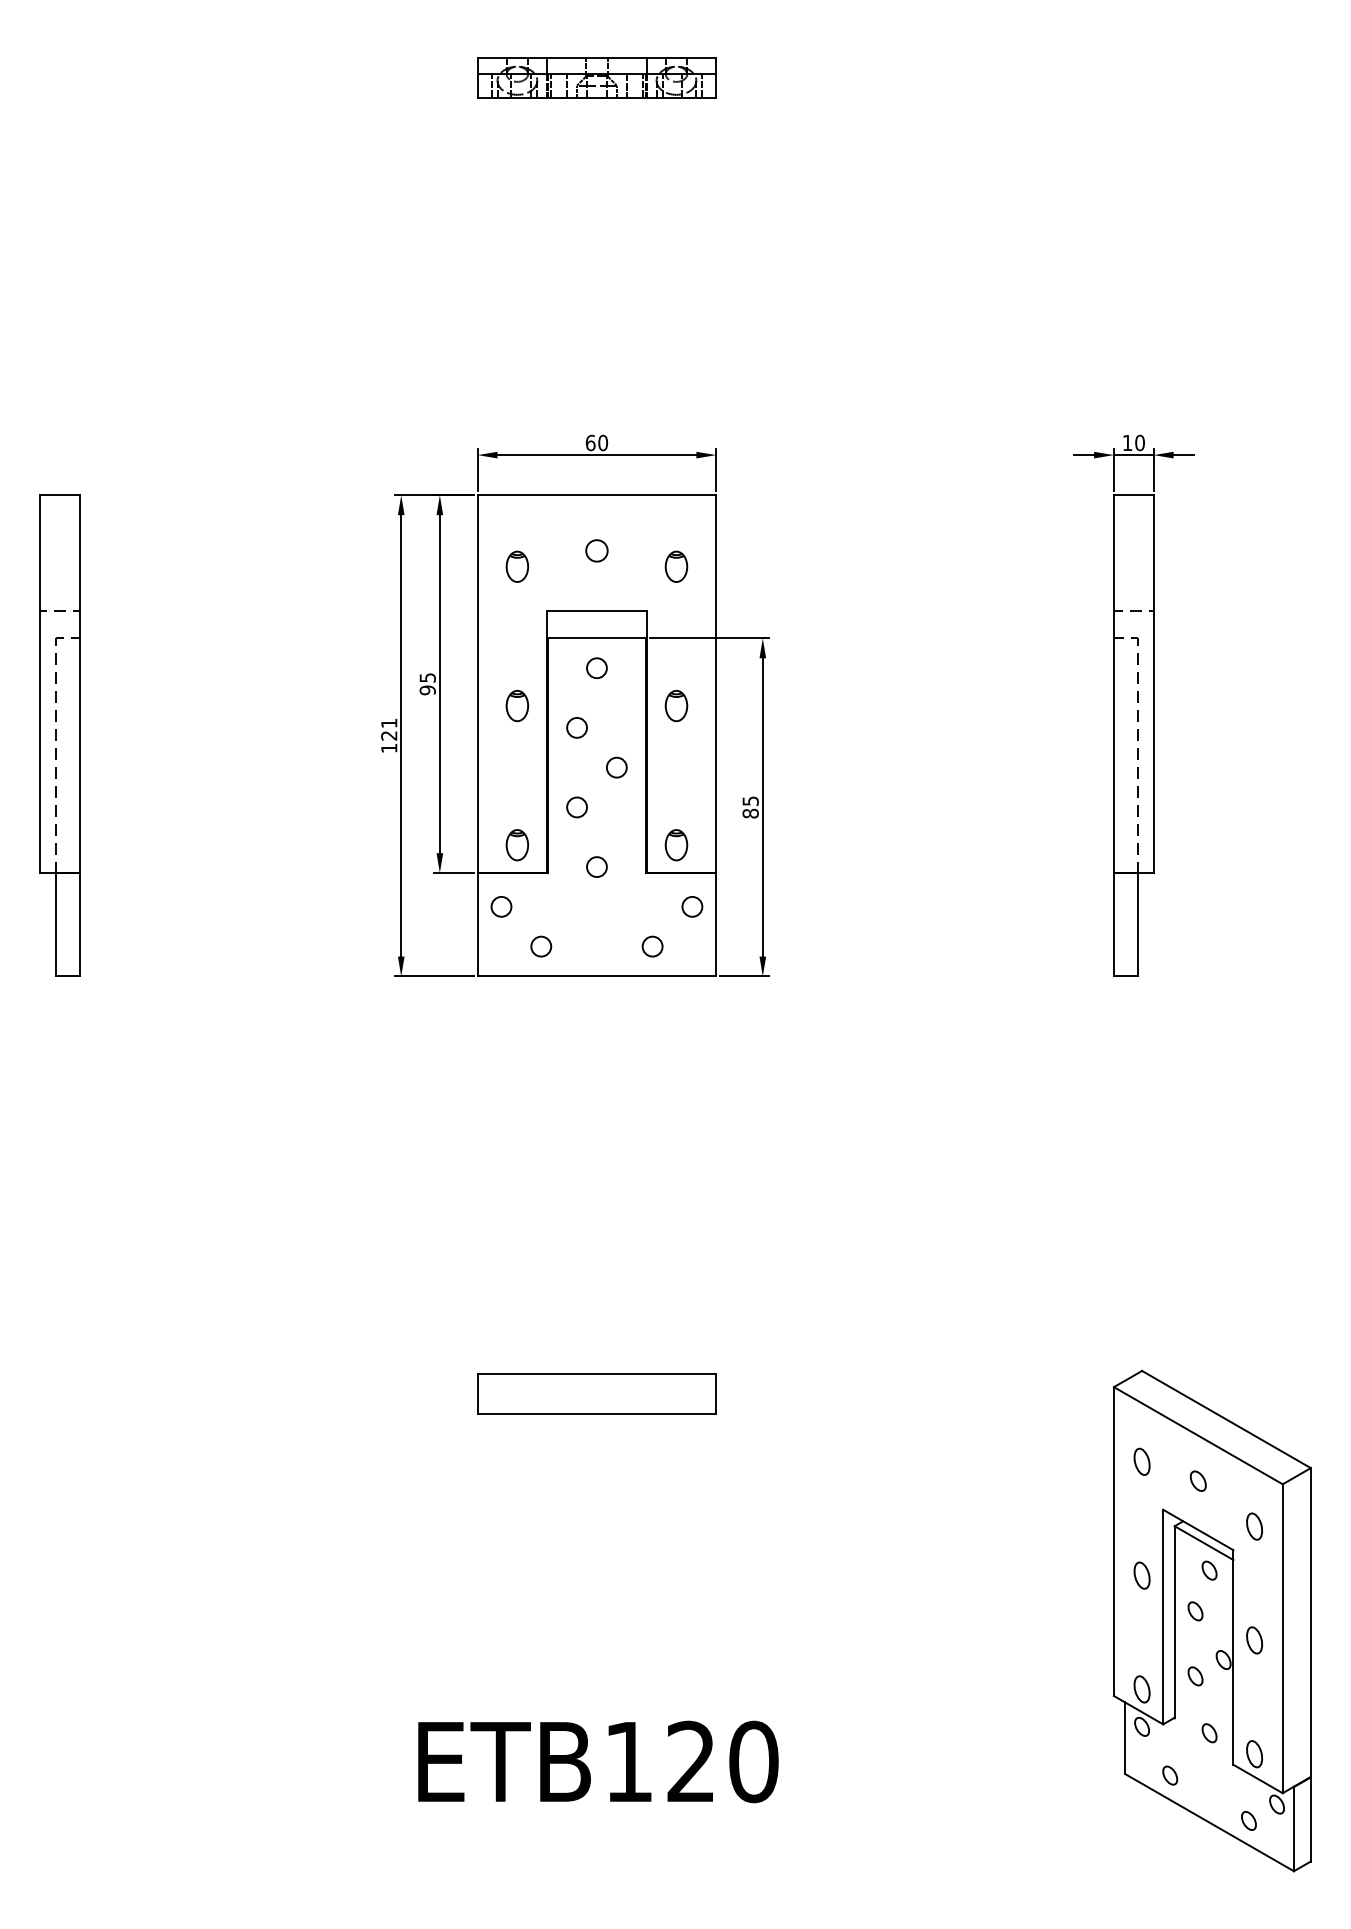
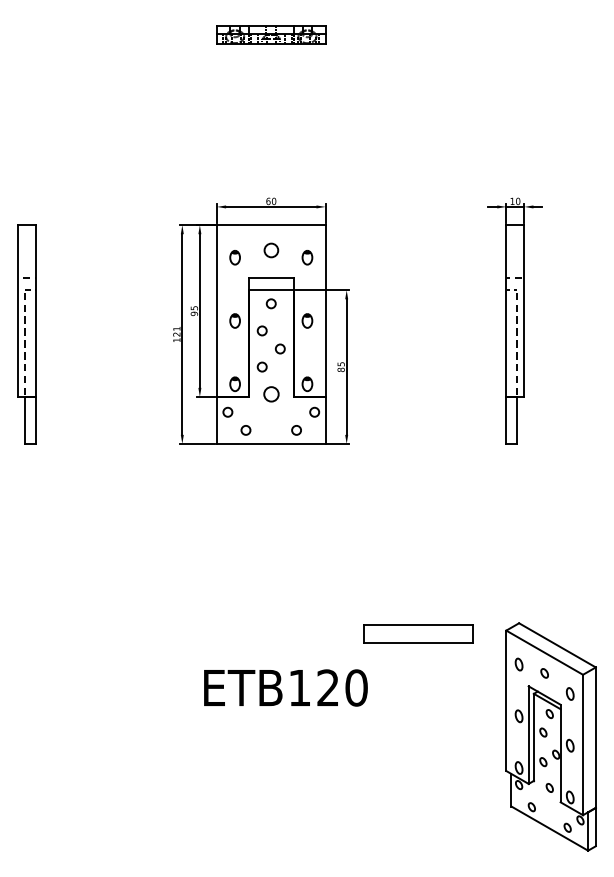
circle: (595, 550) -> (270, 250), size x1.4
circle: (595, 865) -> (270, 393), size x1.6
part: (597, 1393) -> (418, 633), moved
text: (597, 1760) -> (285, 687), moved

